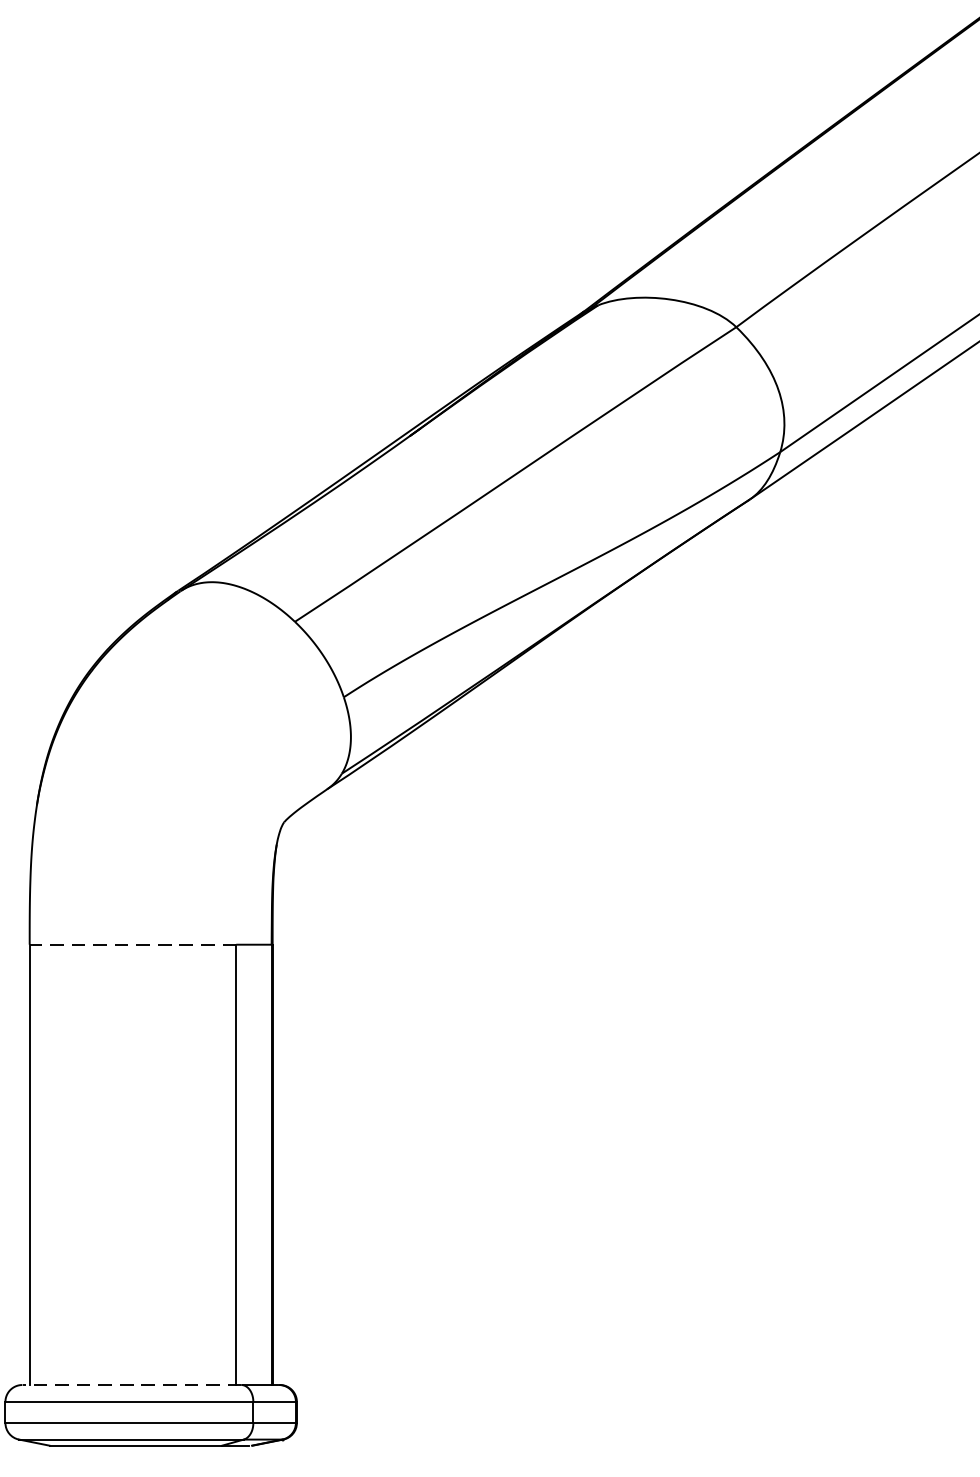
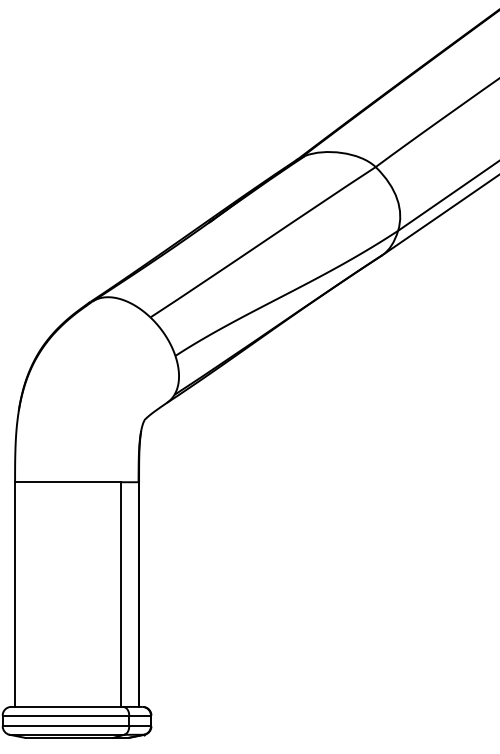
line: (132, 945) -> (67, 482), dashed -> solid
line: (132, 1384) -> (67, 706), dashed -> solid

